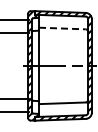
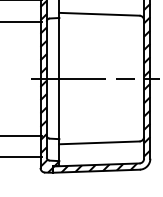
line: (62, 28) -> (99, 14), dashed -> solid

